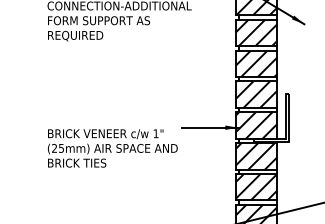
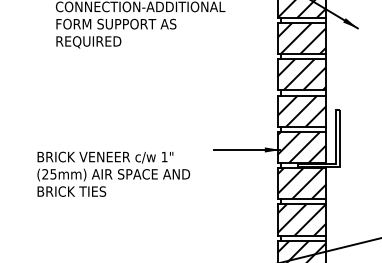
text: (112, 148) -> (113, 174), moved

